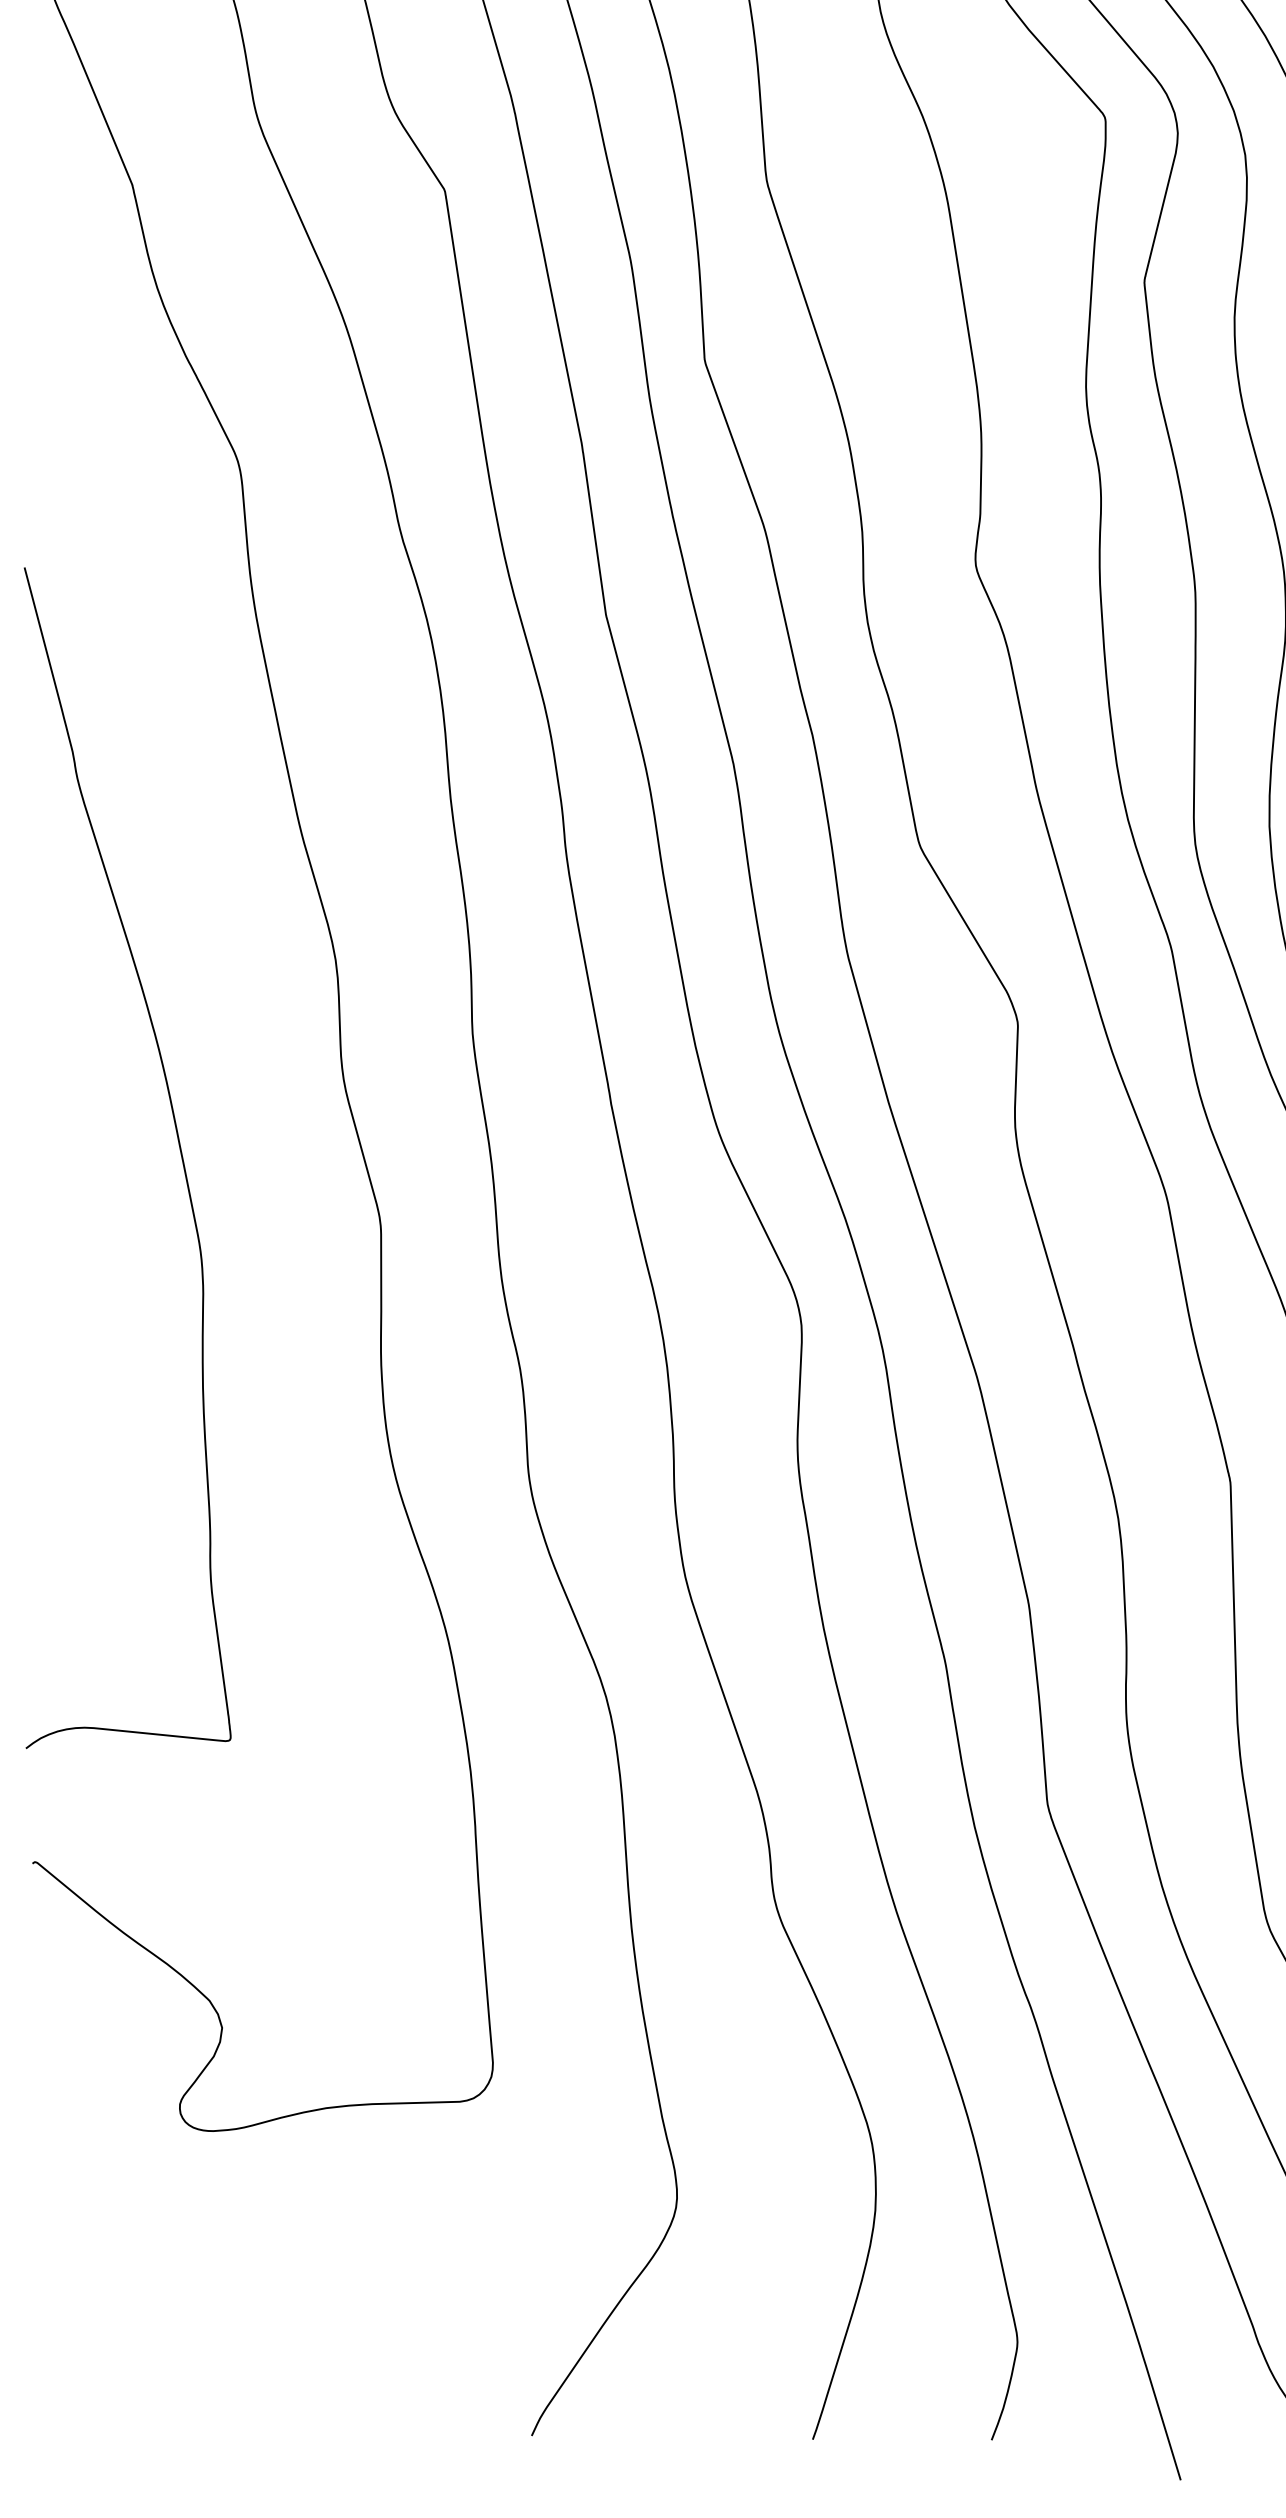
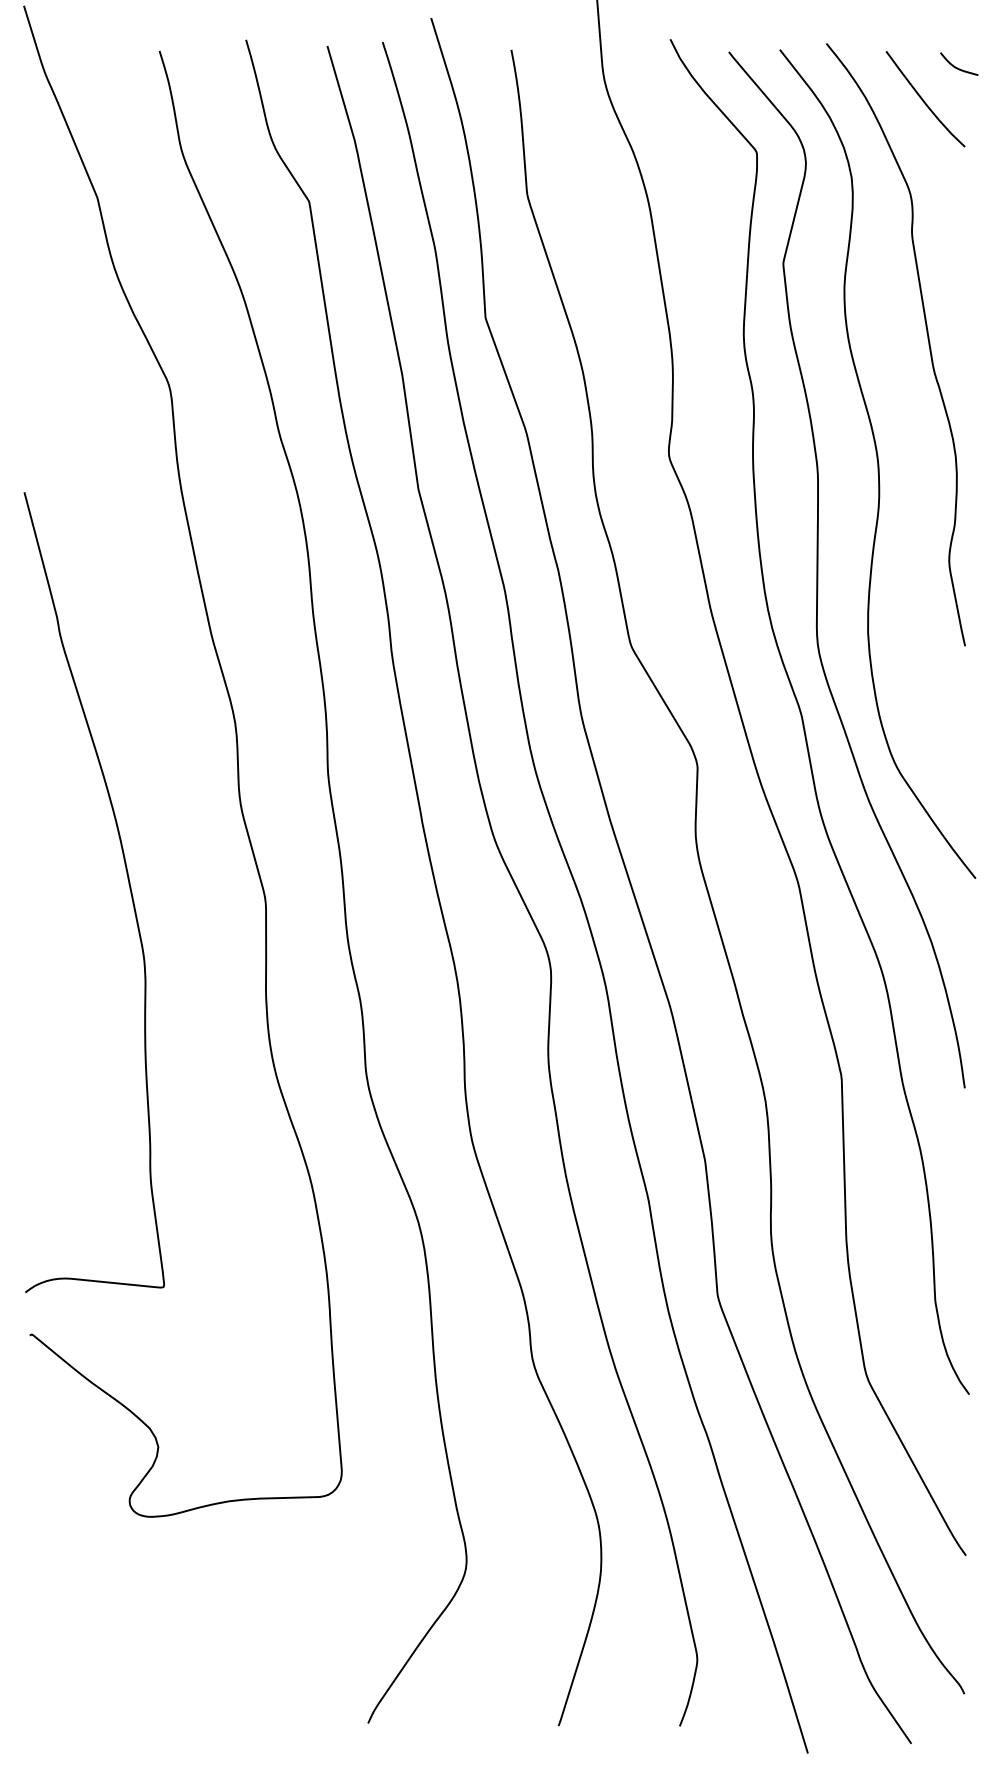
curve: (178, 1146) -> (128, 884), moved

